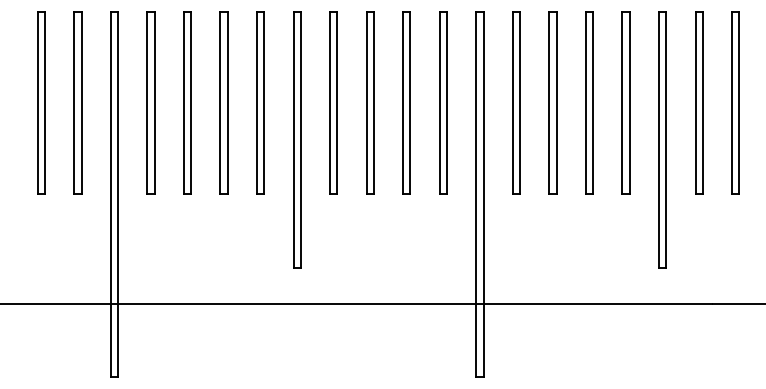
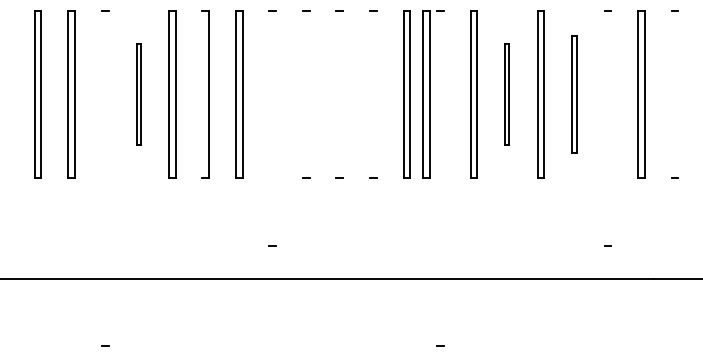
part: (150, 102) -> (138, 94), size x0.6
line: (220, 102) -> (202, 94), removed
line: (330, 102) -> (303, 94), removed
line: (337, 102) -> (309, 94), removed
line: (366, 102) -> (336, 94), removed
line: (373, 102) -> (342, 94), removed
line: (403, 102) -> (370, 94), removed
line: (410, 102) -> (376, 94), removed
part: (464, 102) -> (426, 94), added
part: (552, 102) -> (506, 94), size x0.6
part: (625, 102) -> (573, 94), size x0.7
line: (732, 102) -> (672, 94), removed
line: (739, 102) -> (678, 94), removed
line: (293, 139) -> (269, 128), removed
line: (300, 139) -> (275, 128), removed
line: (658, 139) -> (604, 128), removed
line: (666, 139) -> (611, 128), removed
line: (110, 194) -> (101, 178), removed
line: (118, 194) -> (108, 178), removed
line: (476, 194) -> (437, 178), removed
line: (483, 194) -> (443, 178), removed

